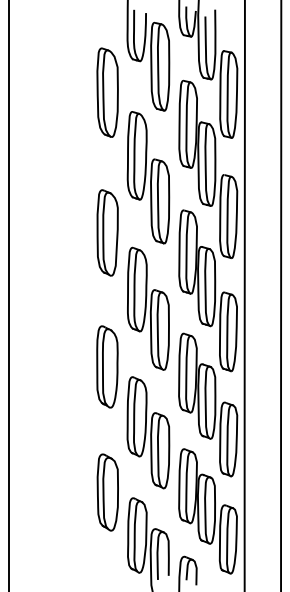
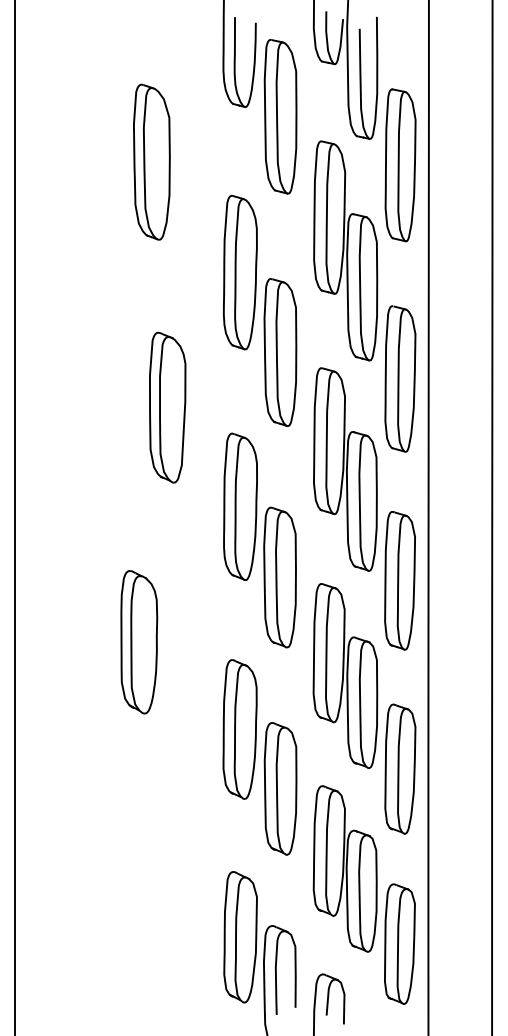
part: (107, 92) -> (151, 161), moved
part: (107, 232) -> (167, 406), moved
part: (107, 366) -> (139, 641), moved
part: (107, 492) -> (188, 861), removed

